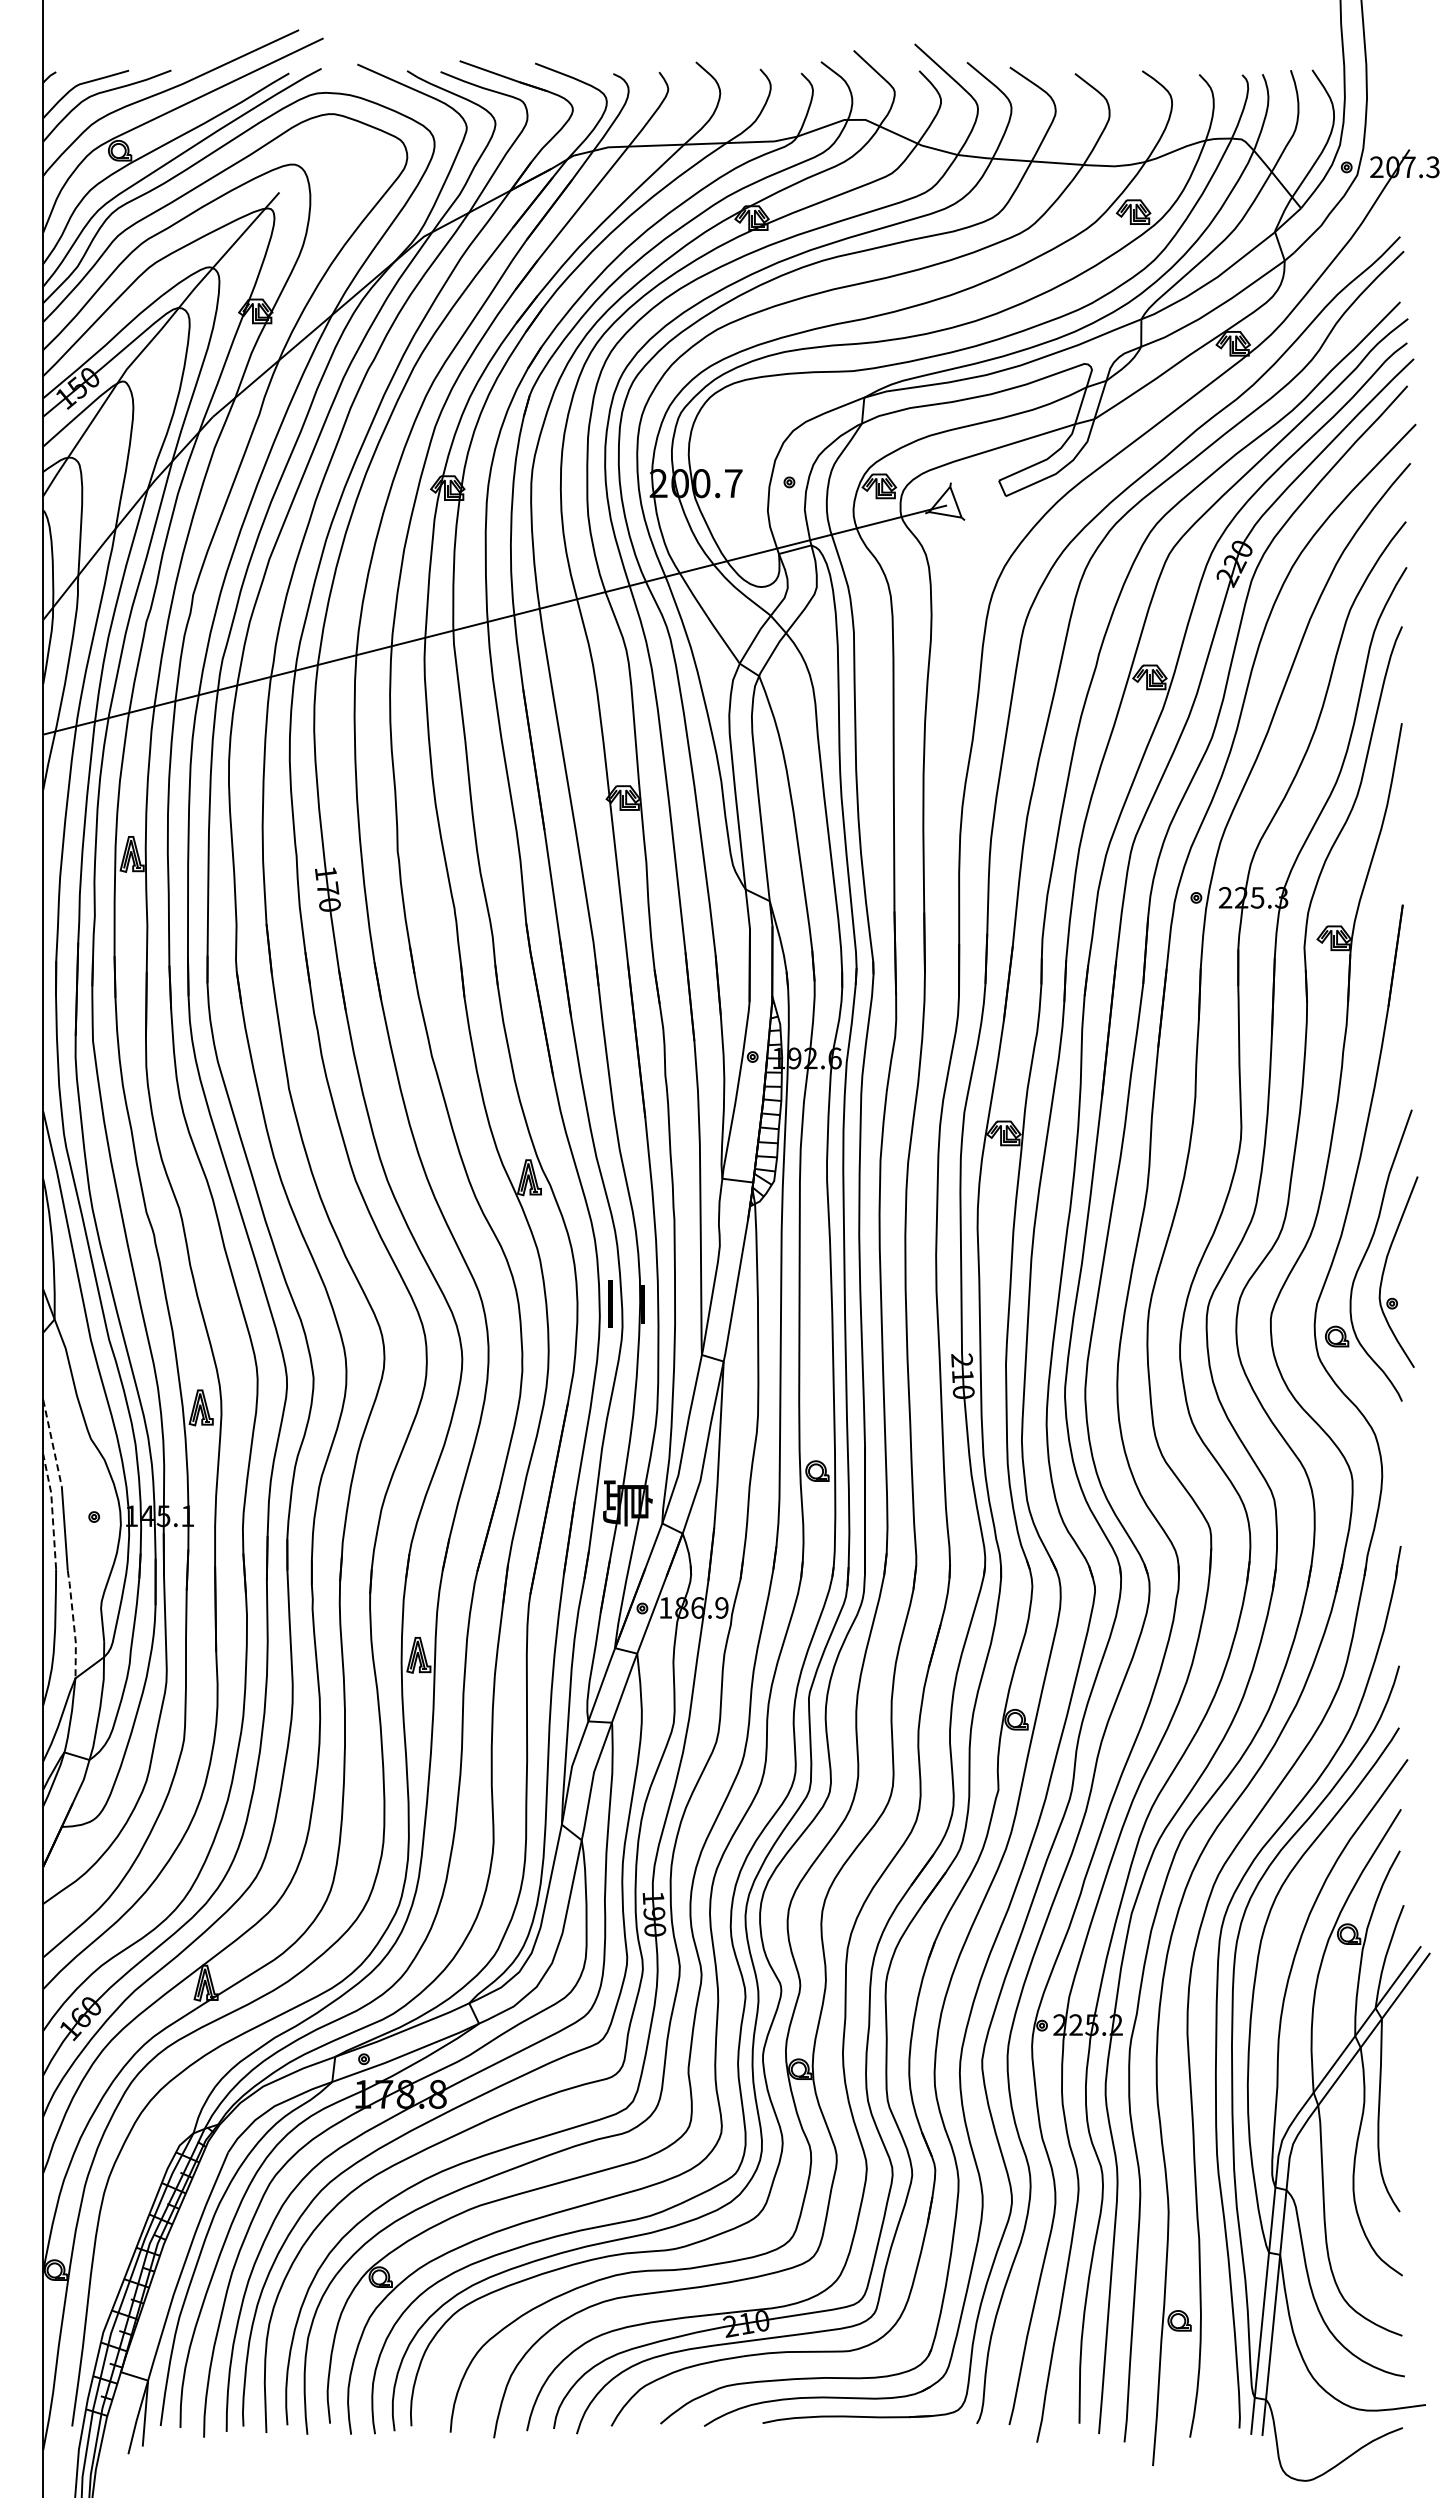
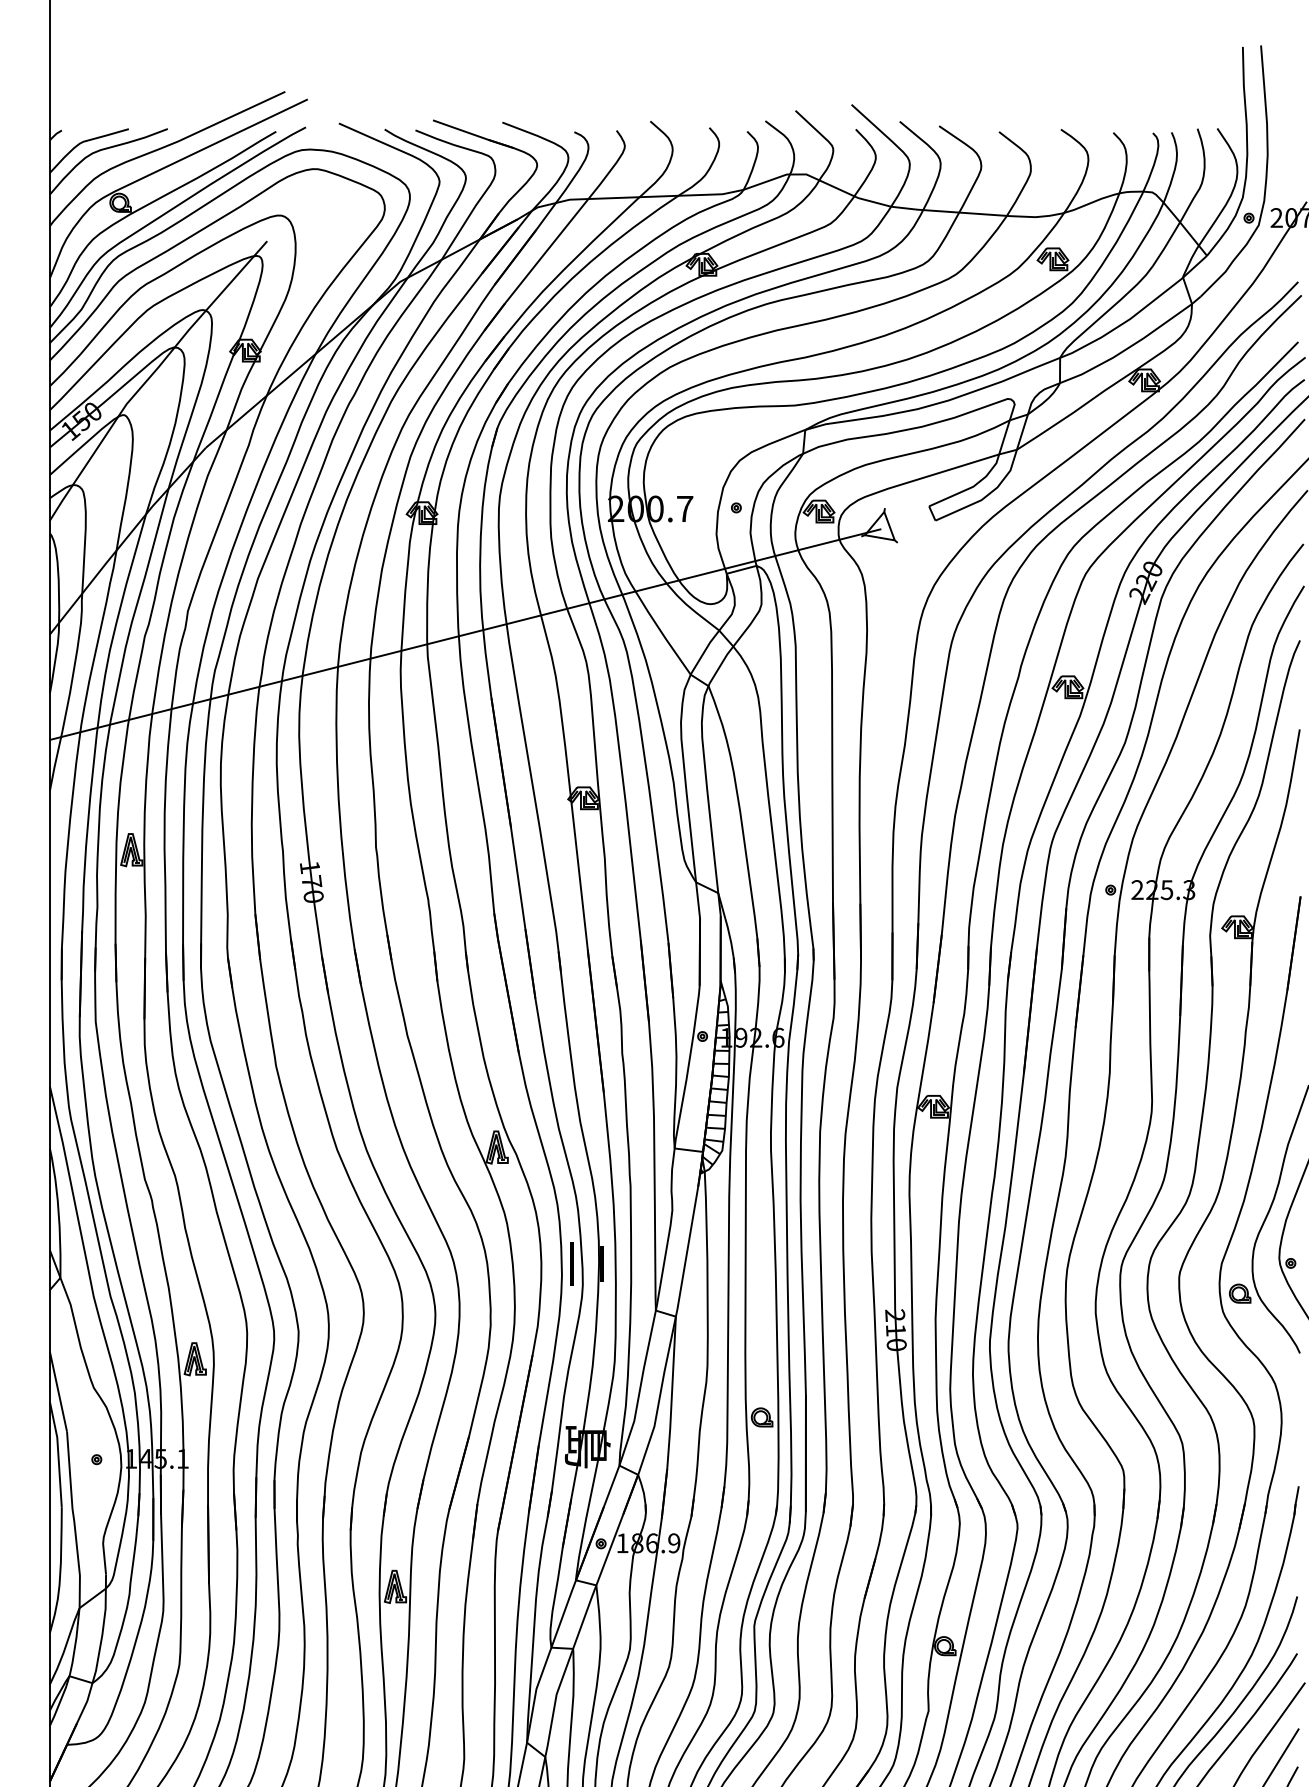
line: (52, 1443) -> (58, 1392), dashed -> solid
line: (52, 1510) -> (58, 1453), dashed -> solid
line: (73, 1624) -> (77, 1558), dashed -> solid

